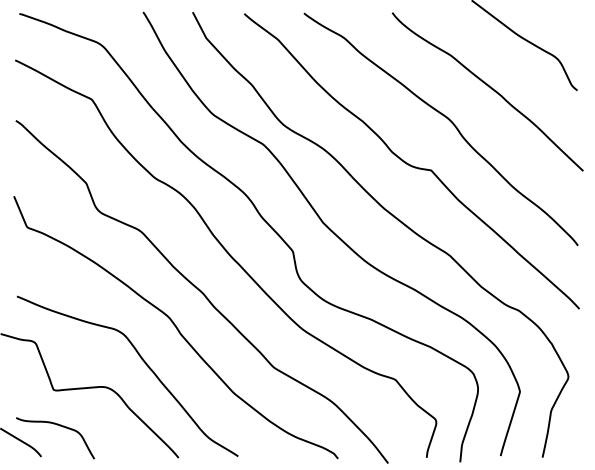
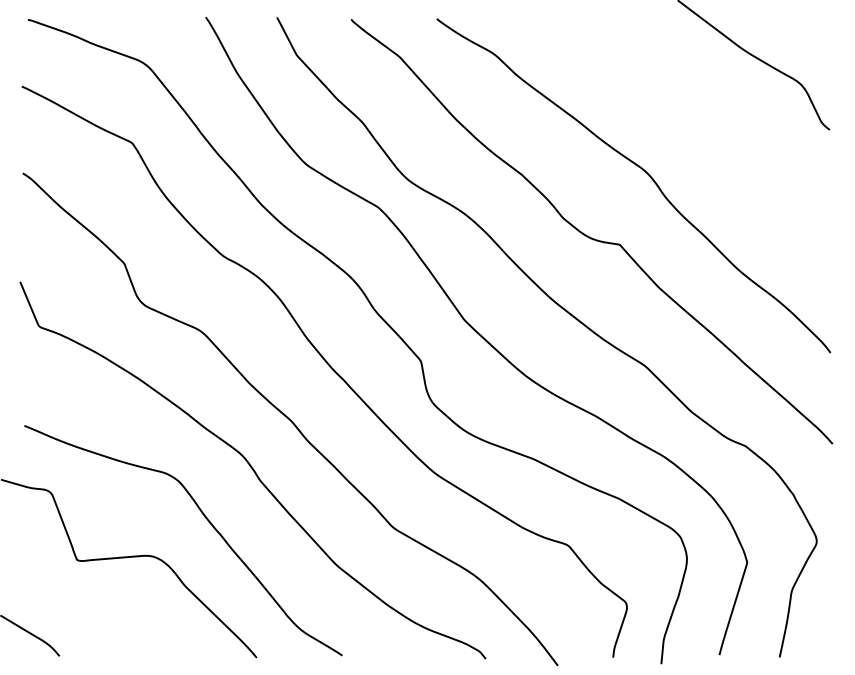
curve: (490, 88) -> (704, 126), removed
curve: (59, 426) -> (85, 612), removed

